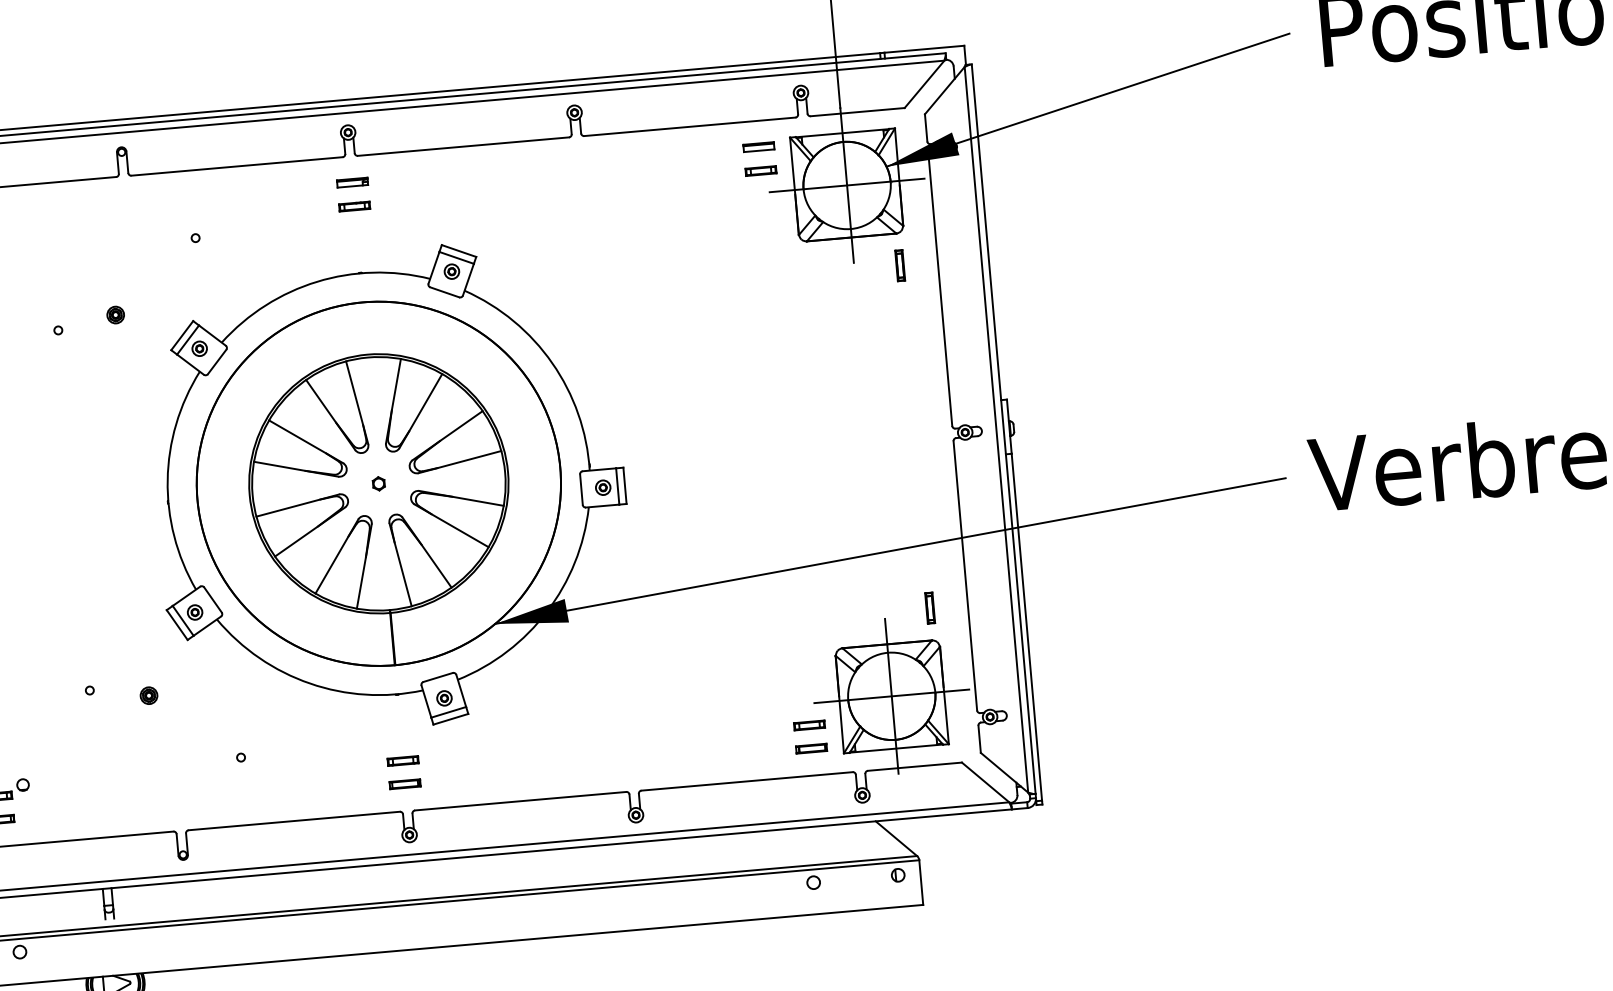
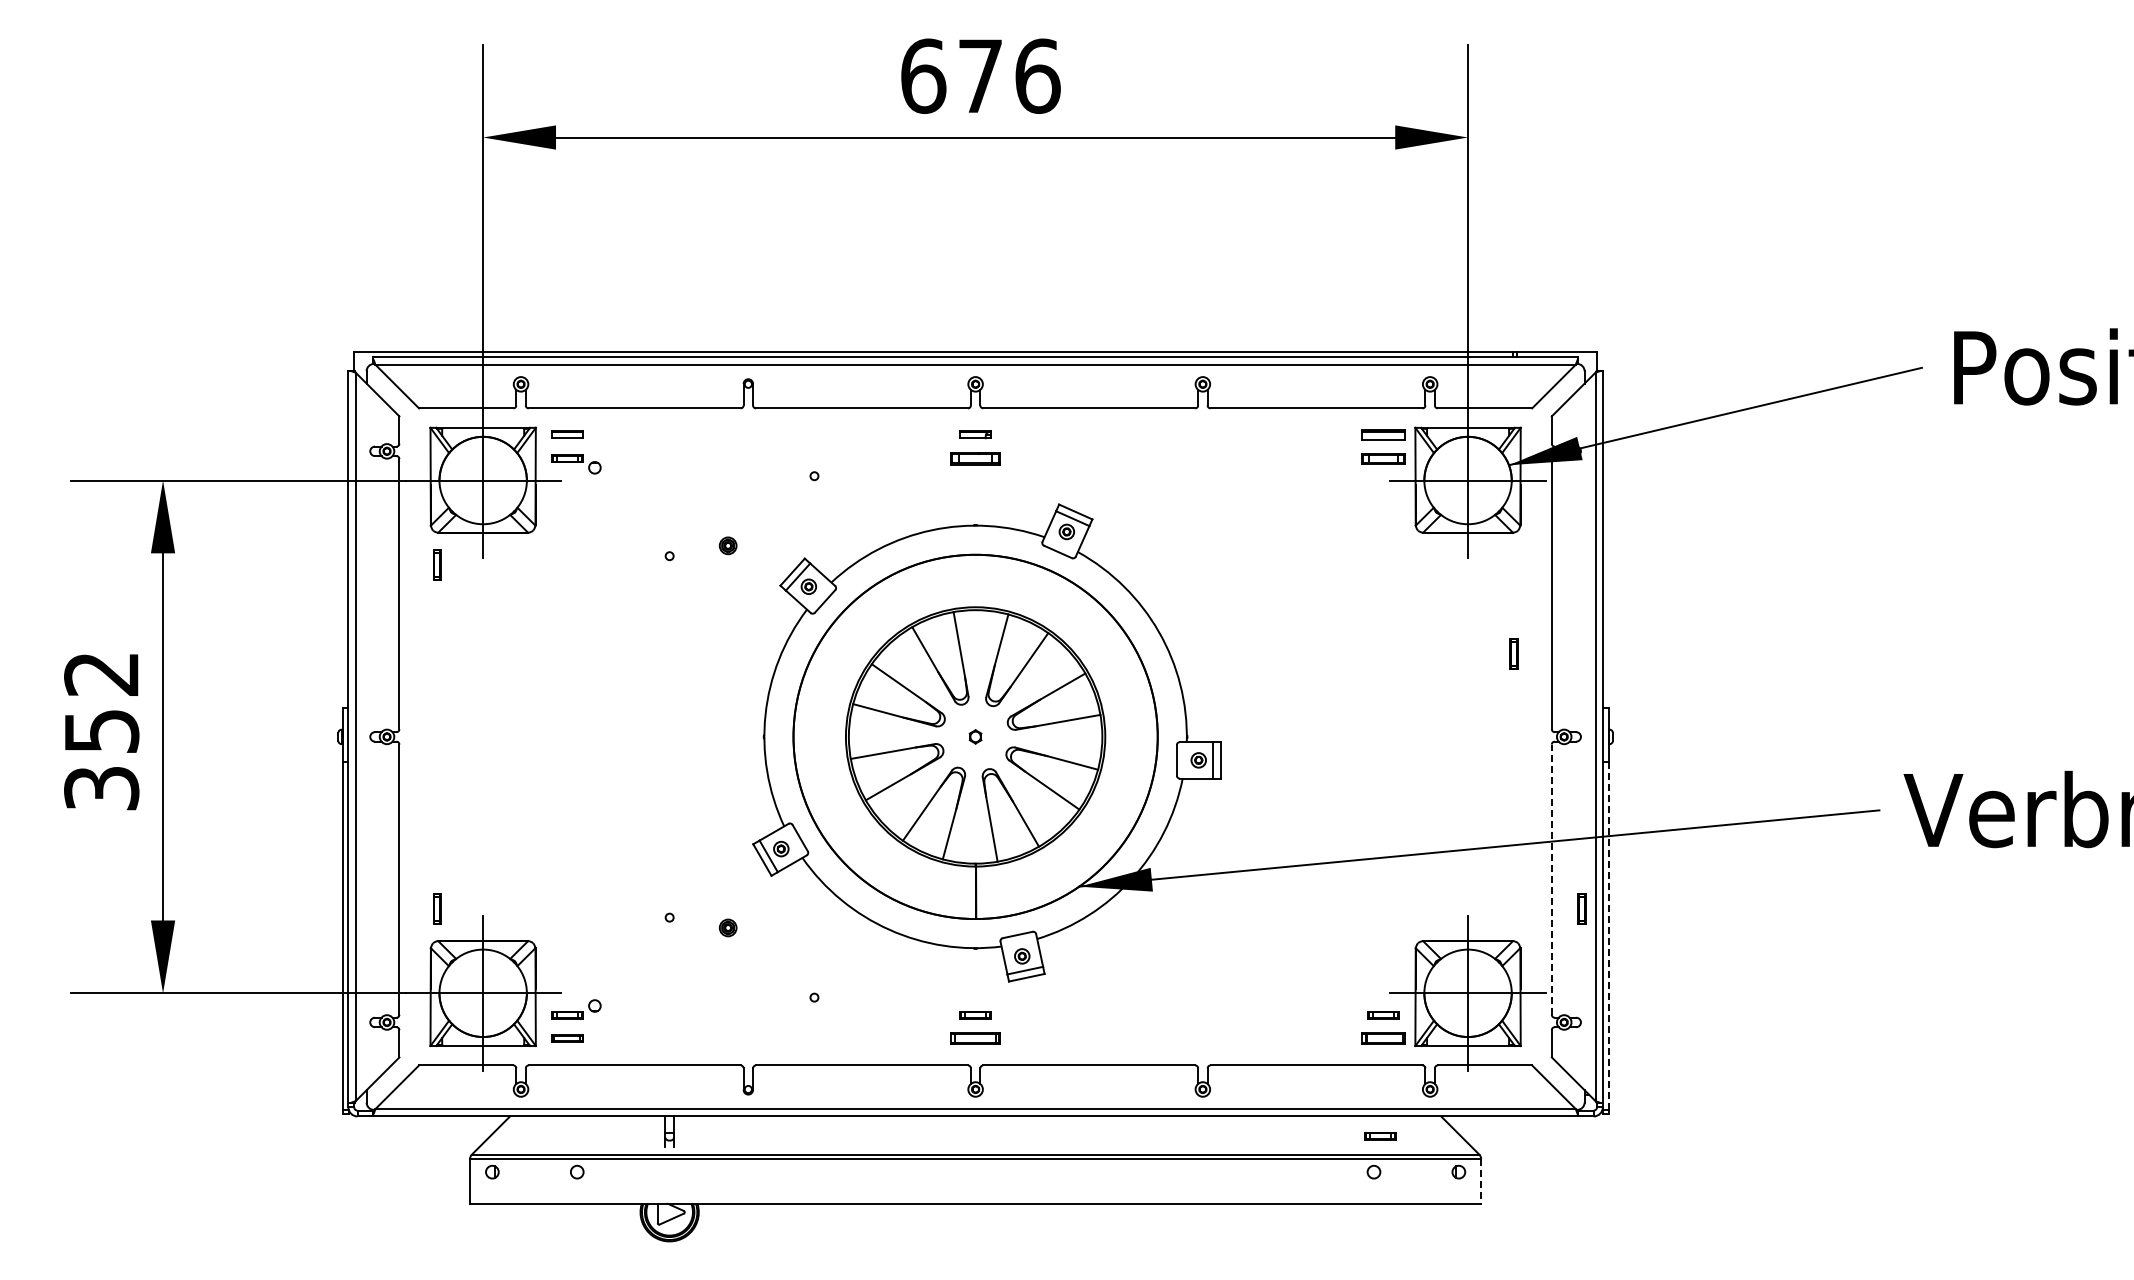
part: (758, 147) -> (1383, 434), size x1.4
part: (760, 170) -> (1383, 458), size x1.4
part: (354, 206) -> (975, 458), size x1.6
part: (899, 265) -> (1513, 653), moved
line: (965, 575) -> (1551, 879), solid -> dashed
part: (929, 607) -> (1581, 908), moved
line: (1026, 626) -> (1608, 935), solid -> dashed
part: (811, 748) -> (1383, 1038), size x1.4
part: (405, 784) -> (975, 1038), size x1.6
part: (817, 846) -> (1380, 1136), added
line: (921, 882) -> (1481, 1181), solid -> dashed

